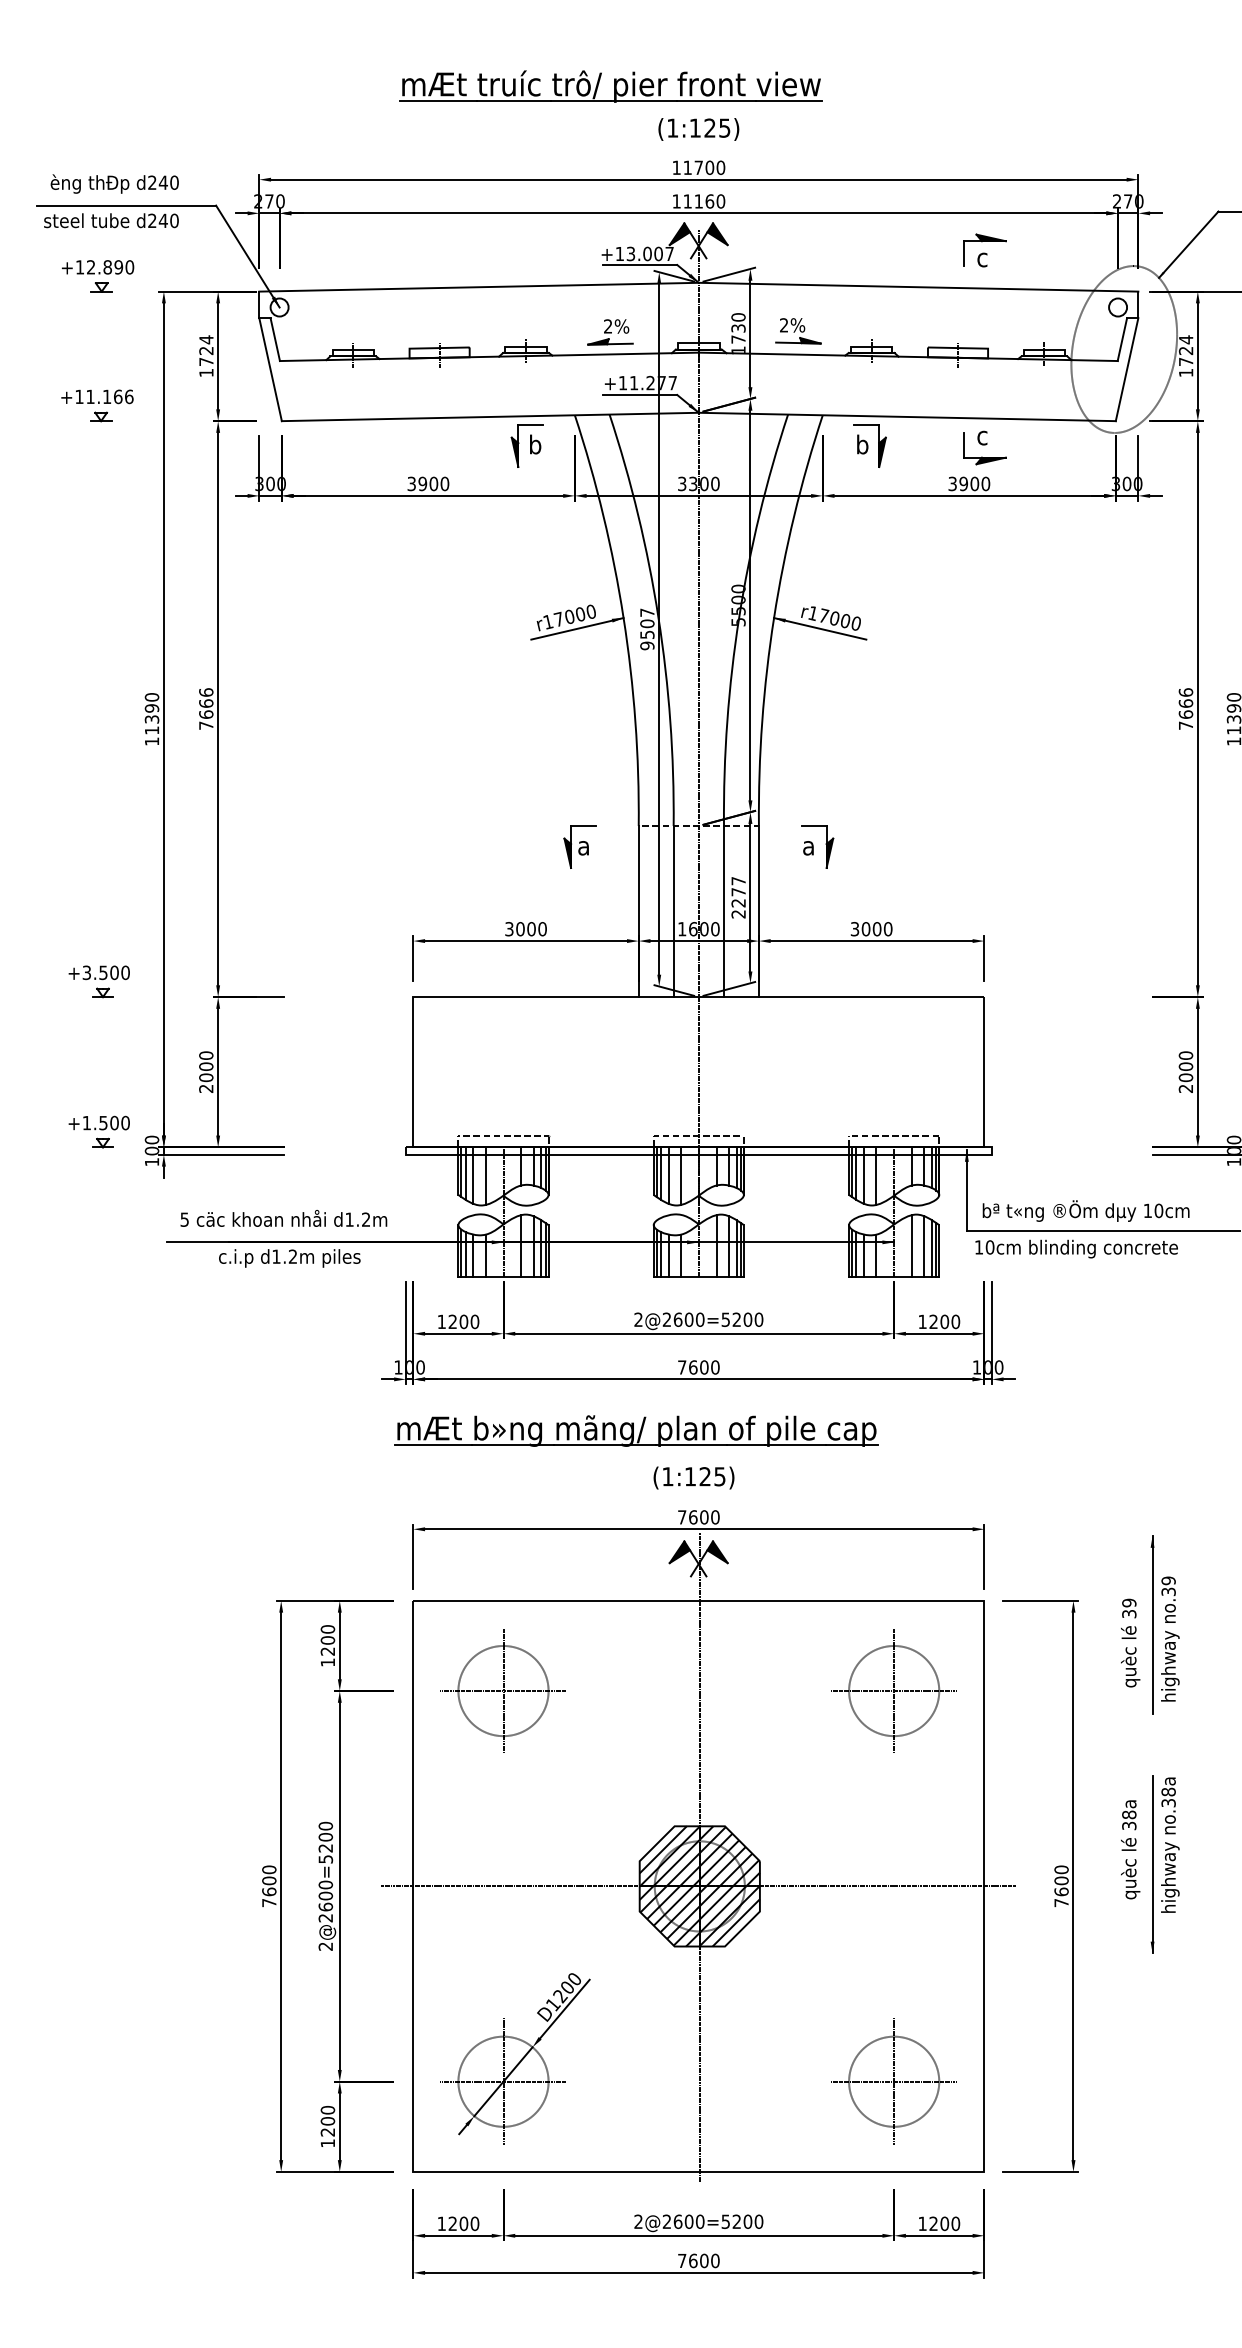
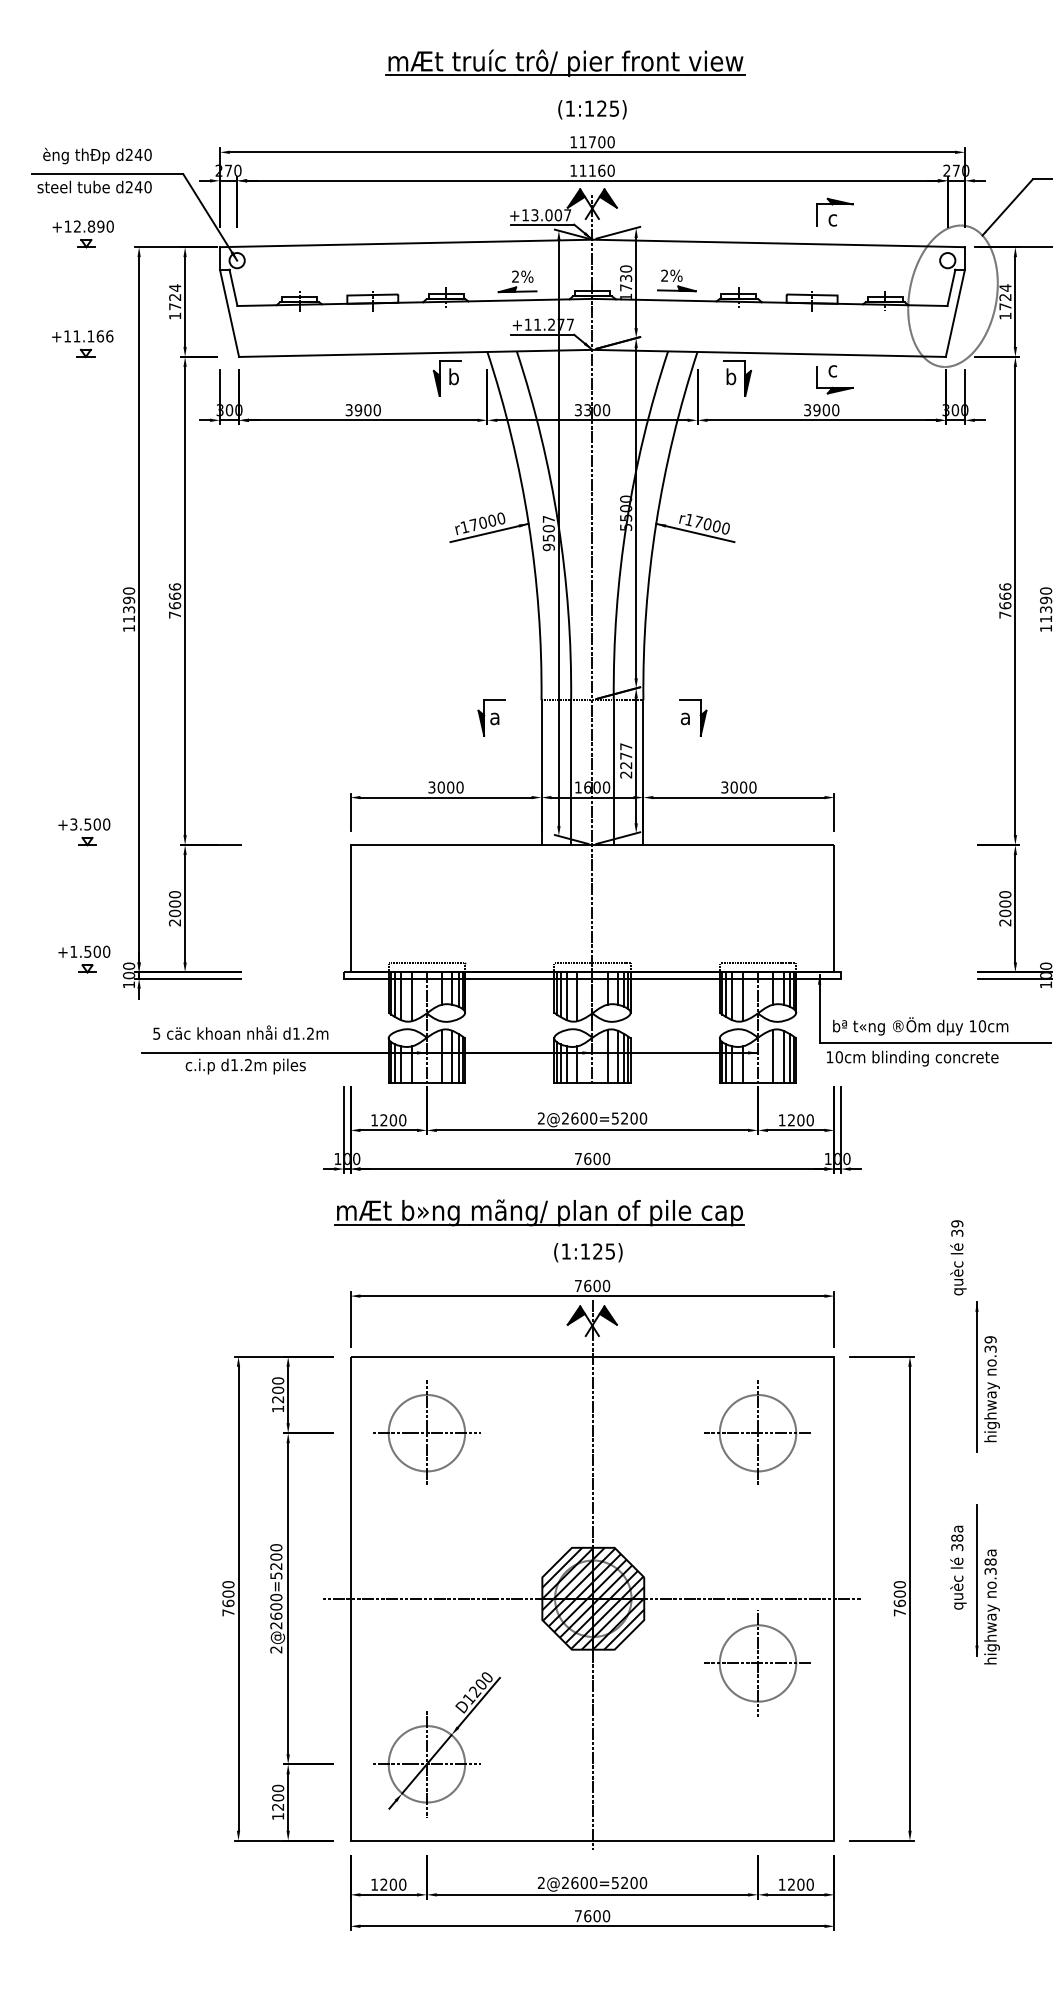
part: (610, 86) -> (565, 63), moved
text: (1130, 1642) -> (958, 1257), moved
text: (1170, 1844) -> (992, 1606), moved
part: (893, 2081) -> (757, 1663), moved

